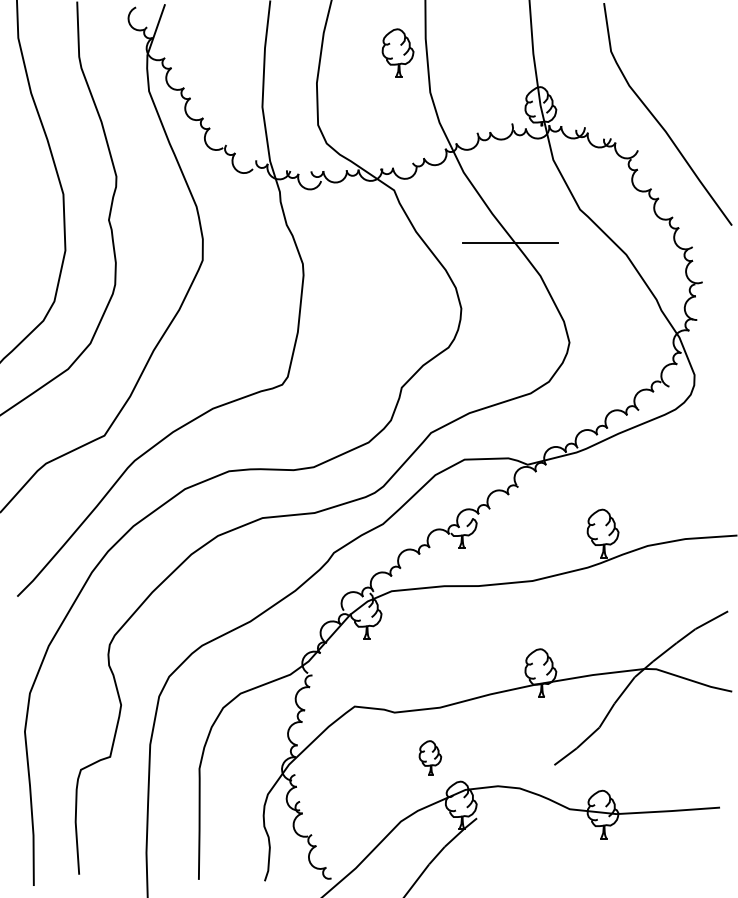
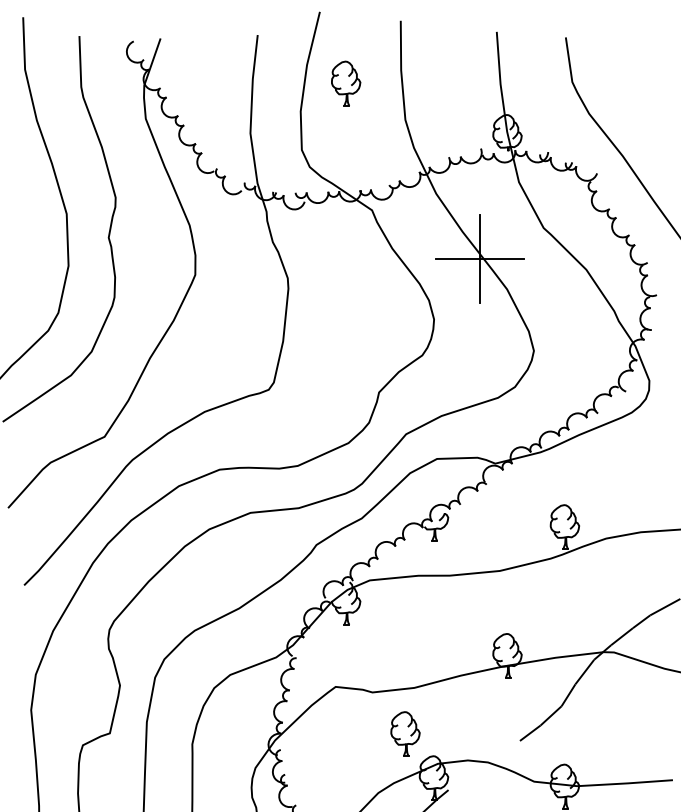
part: (397, 52) -> (345, 83), moved
line: (510, 242) -> (479, 258), added
part: (430, 757) -> (405, 733), size x1.43

